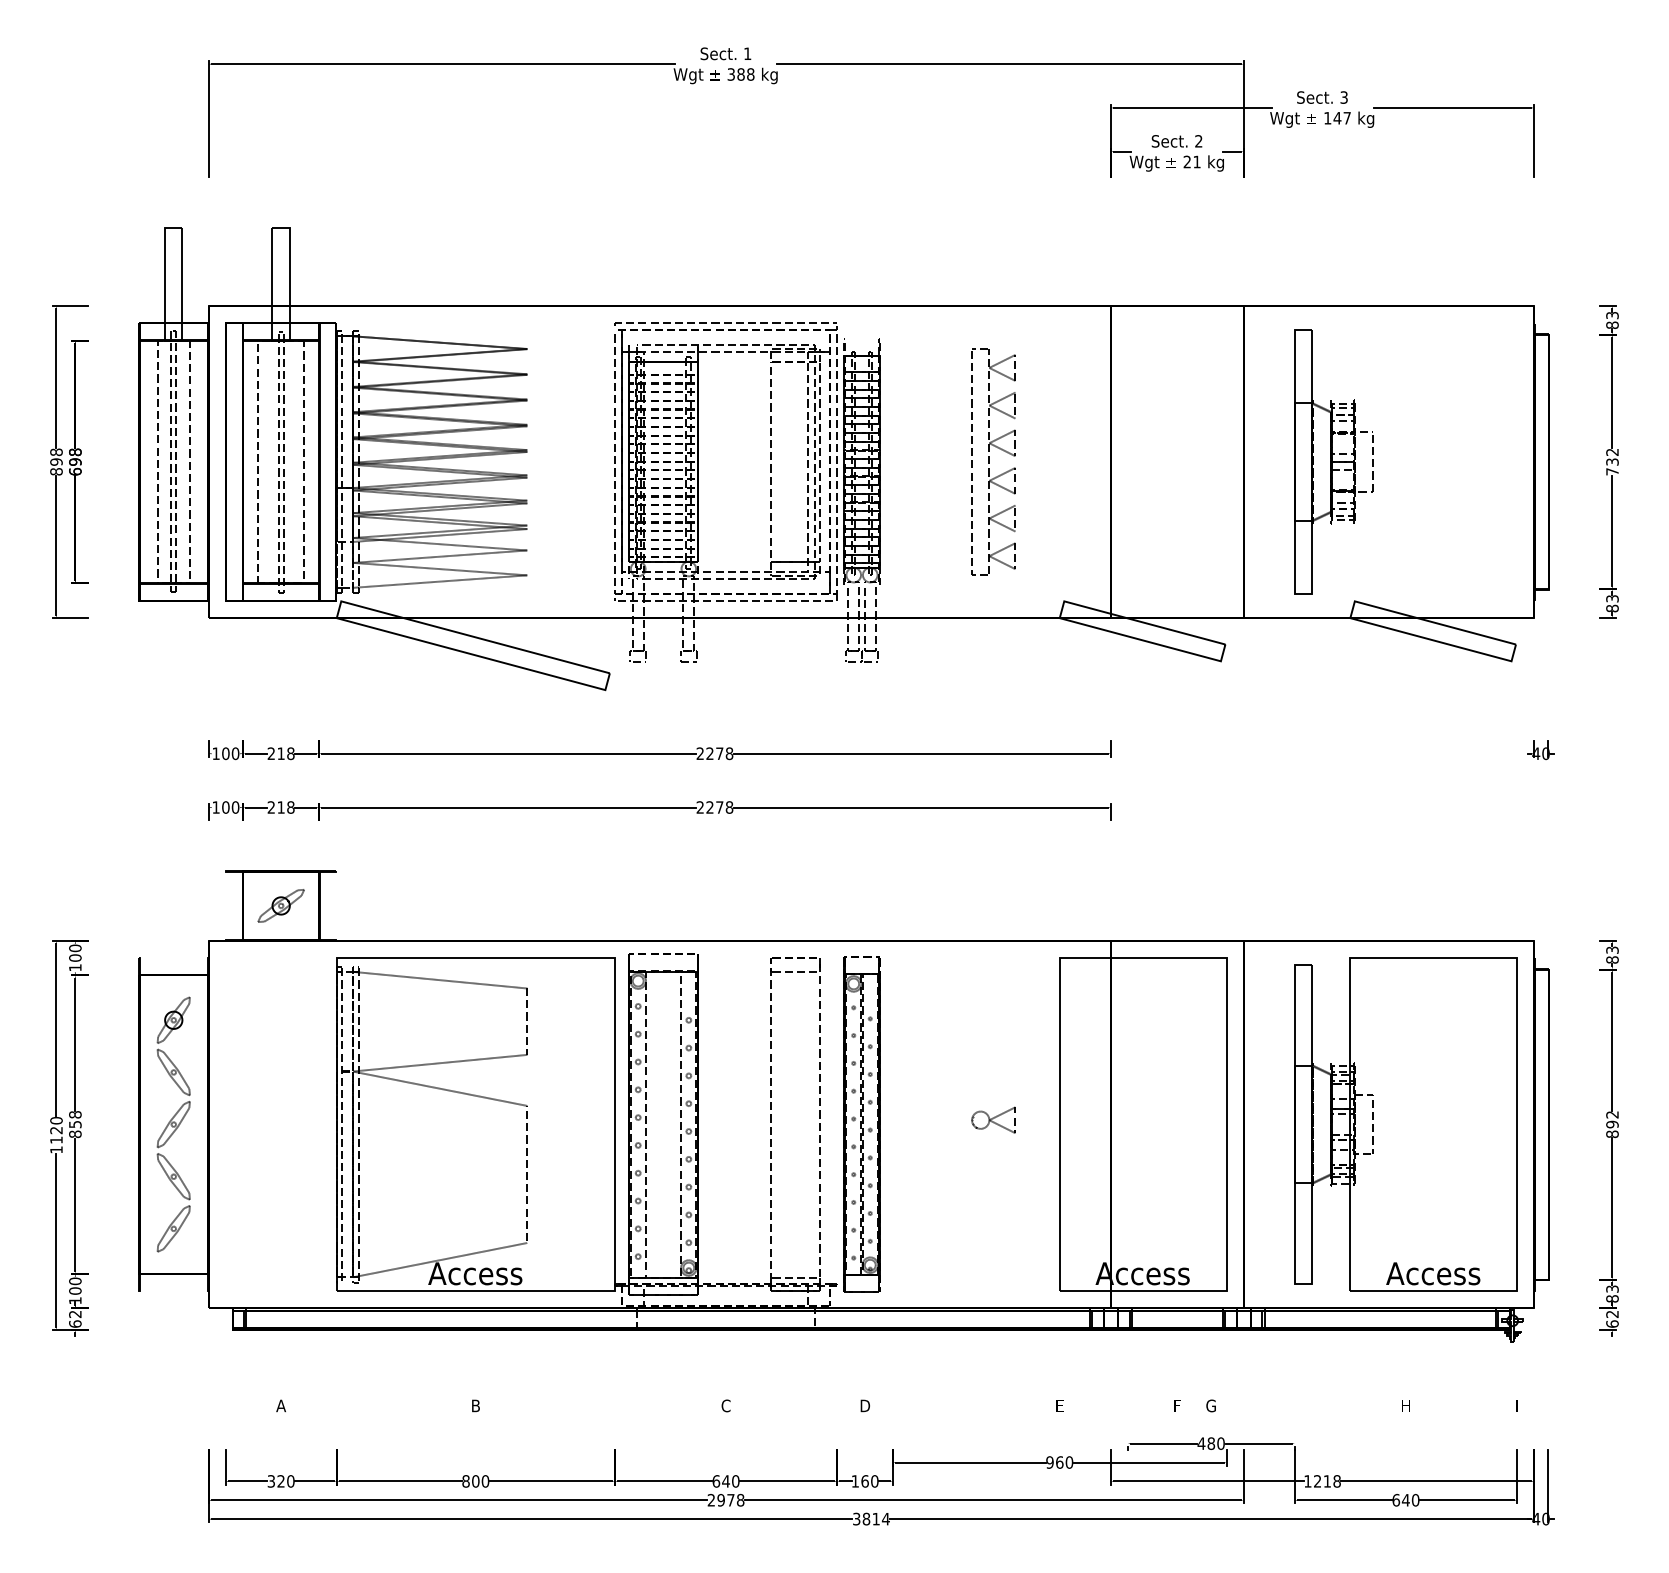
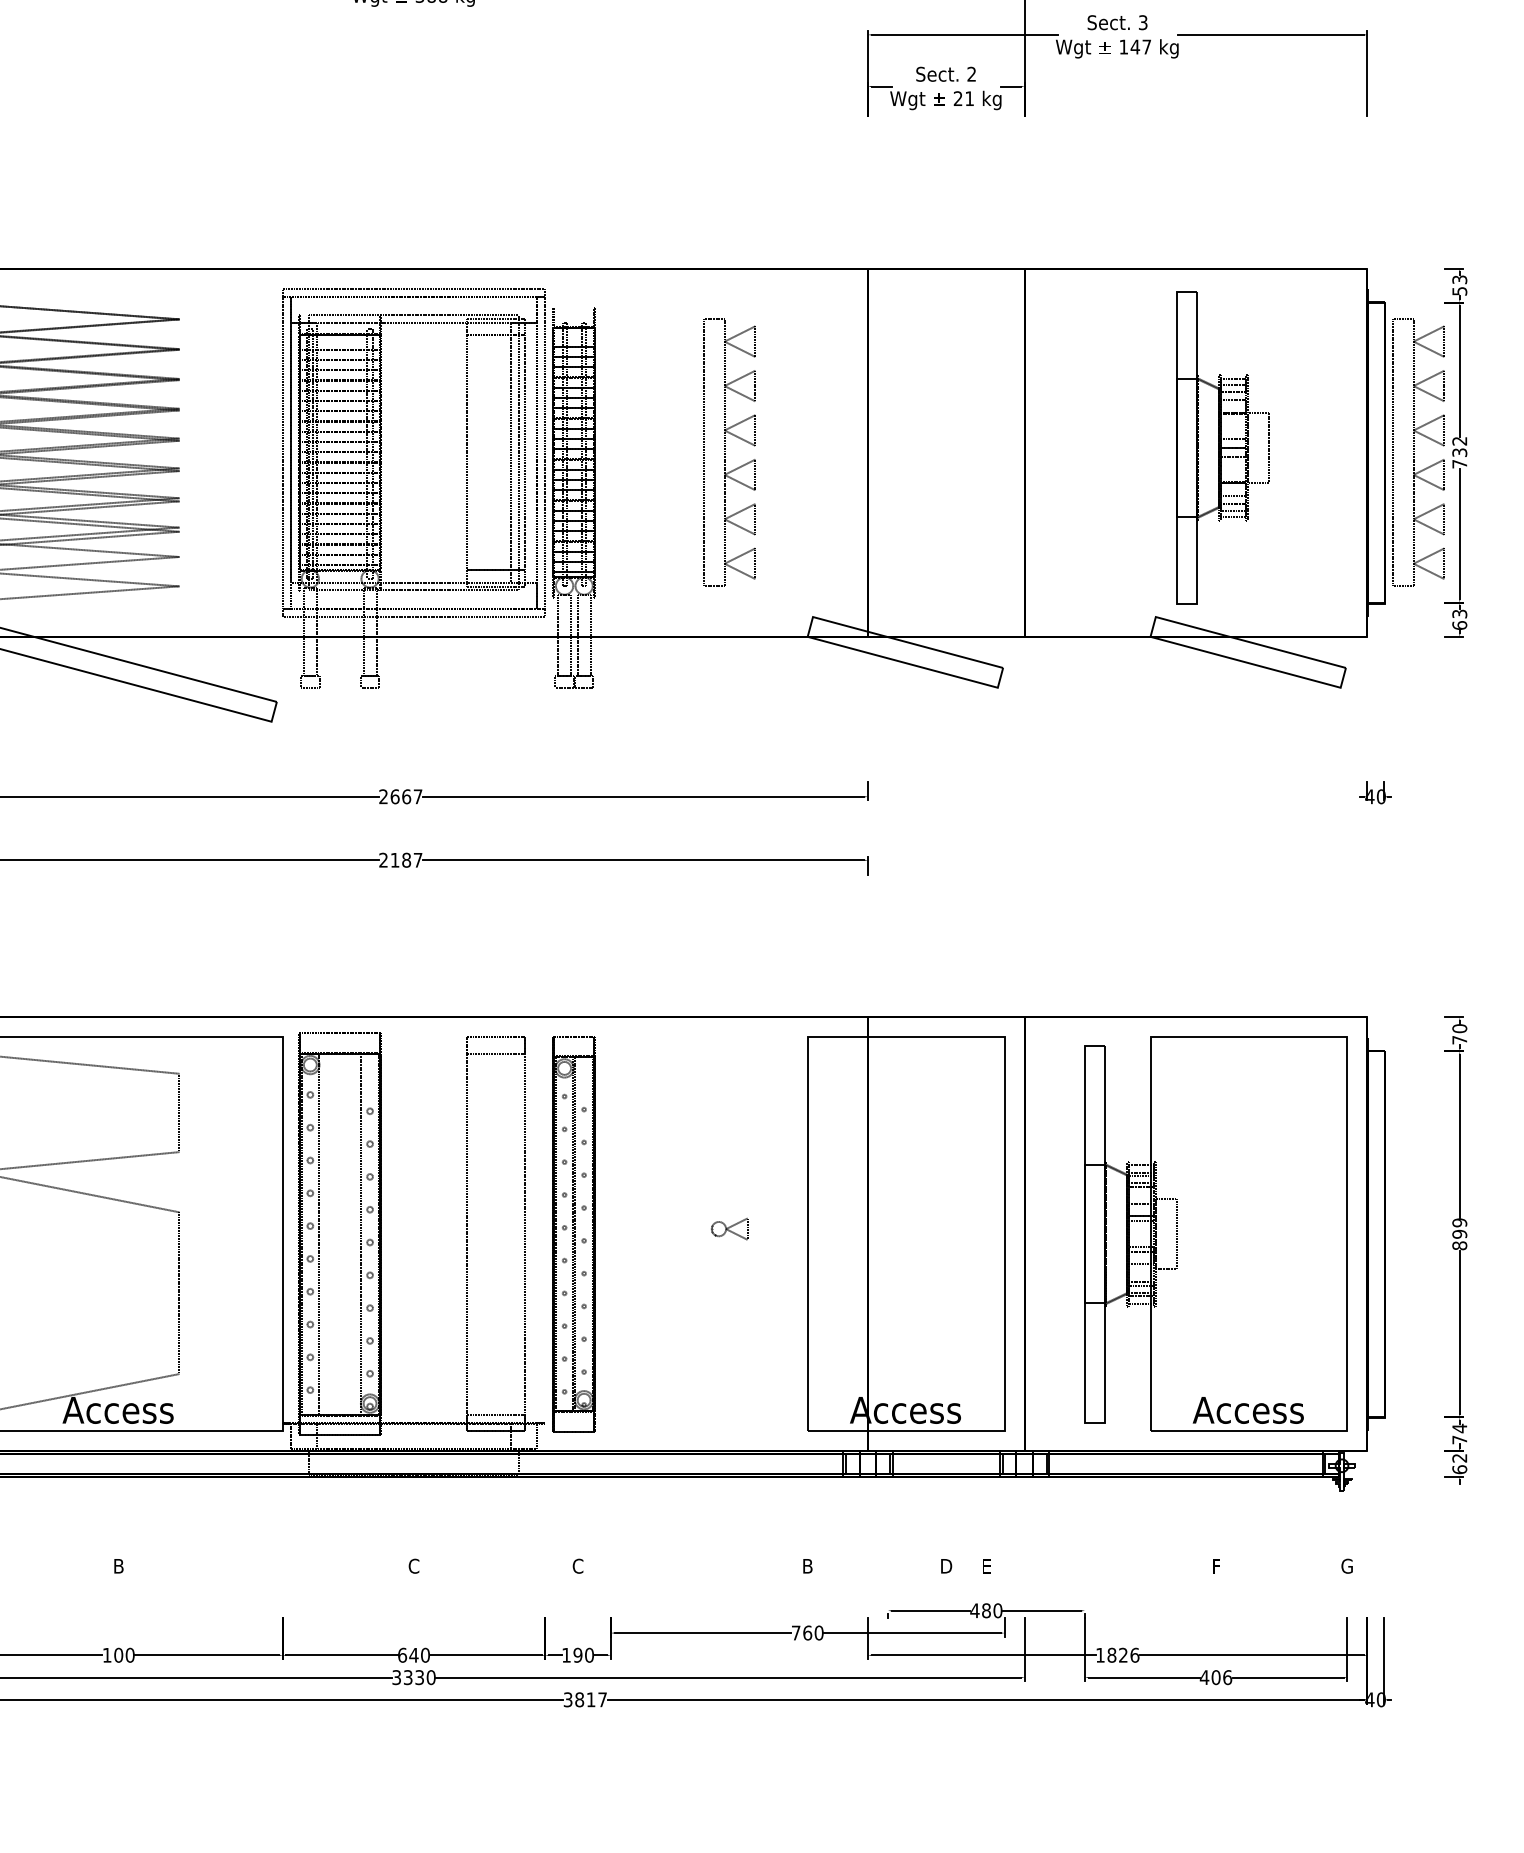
text: (1612, 325) -> (1459, 291), 83 -> 53
part: (1333, 461) -> (1222, 447), moved
part: (1577, 461) -> (1418, 452), added
text: (1612, 608) -> (1459, 625), 83 -> 63
text: (719, 753) -> (406, 796), 2278 -> 2667
text: (719, 807) -> (406, 860), 2278 -> 2187
text: (1612, 954) -> (1459, 1033), 83 -> 70
text: (1612, 1114) -> (1459, 1222), 892 -> 899
part: (993, 1119) -> (729, 1228), size x0.7
text: (1612, 1293) -> (1459, 1433), 83 -> 74
text: (865, 1405) -> (578, 1565), D -> C
text: (1059, 1405) -> (807, 1565), E -> B
text: (1177, 1405) -> (946, 1565), F -> D
text: (1210, 1405) -> (985, 1565), G -> E
text: (1405, 1405) -> (1215, 1565), H -> F
text: (1516, 1405) -> (1346, 1565), I -> G
text: (1049, 1462) -> (795, 1633), 960 -> 760
text: (465, 1481) -> (106, 1655), 800 -> 100
text: (864, 1481) -> (577, 1655), 160 -> 190
text: (1326, 1481) -> (1122, 1655), 1218 -> 1826
text: (725, 1499) -> (413, 1676), 2978 -> 3330
text: (1405, 1499) -> (1215, 1676), 640 -> 406
text: (885, 1519) -> (602, 1700), 3814 -> 3817

